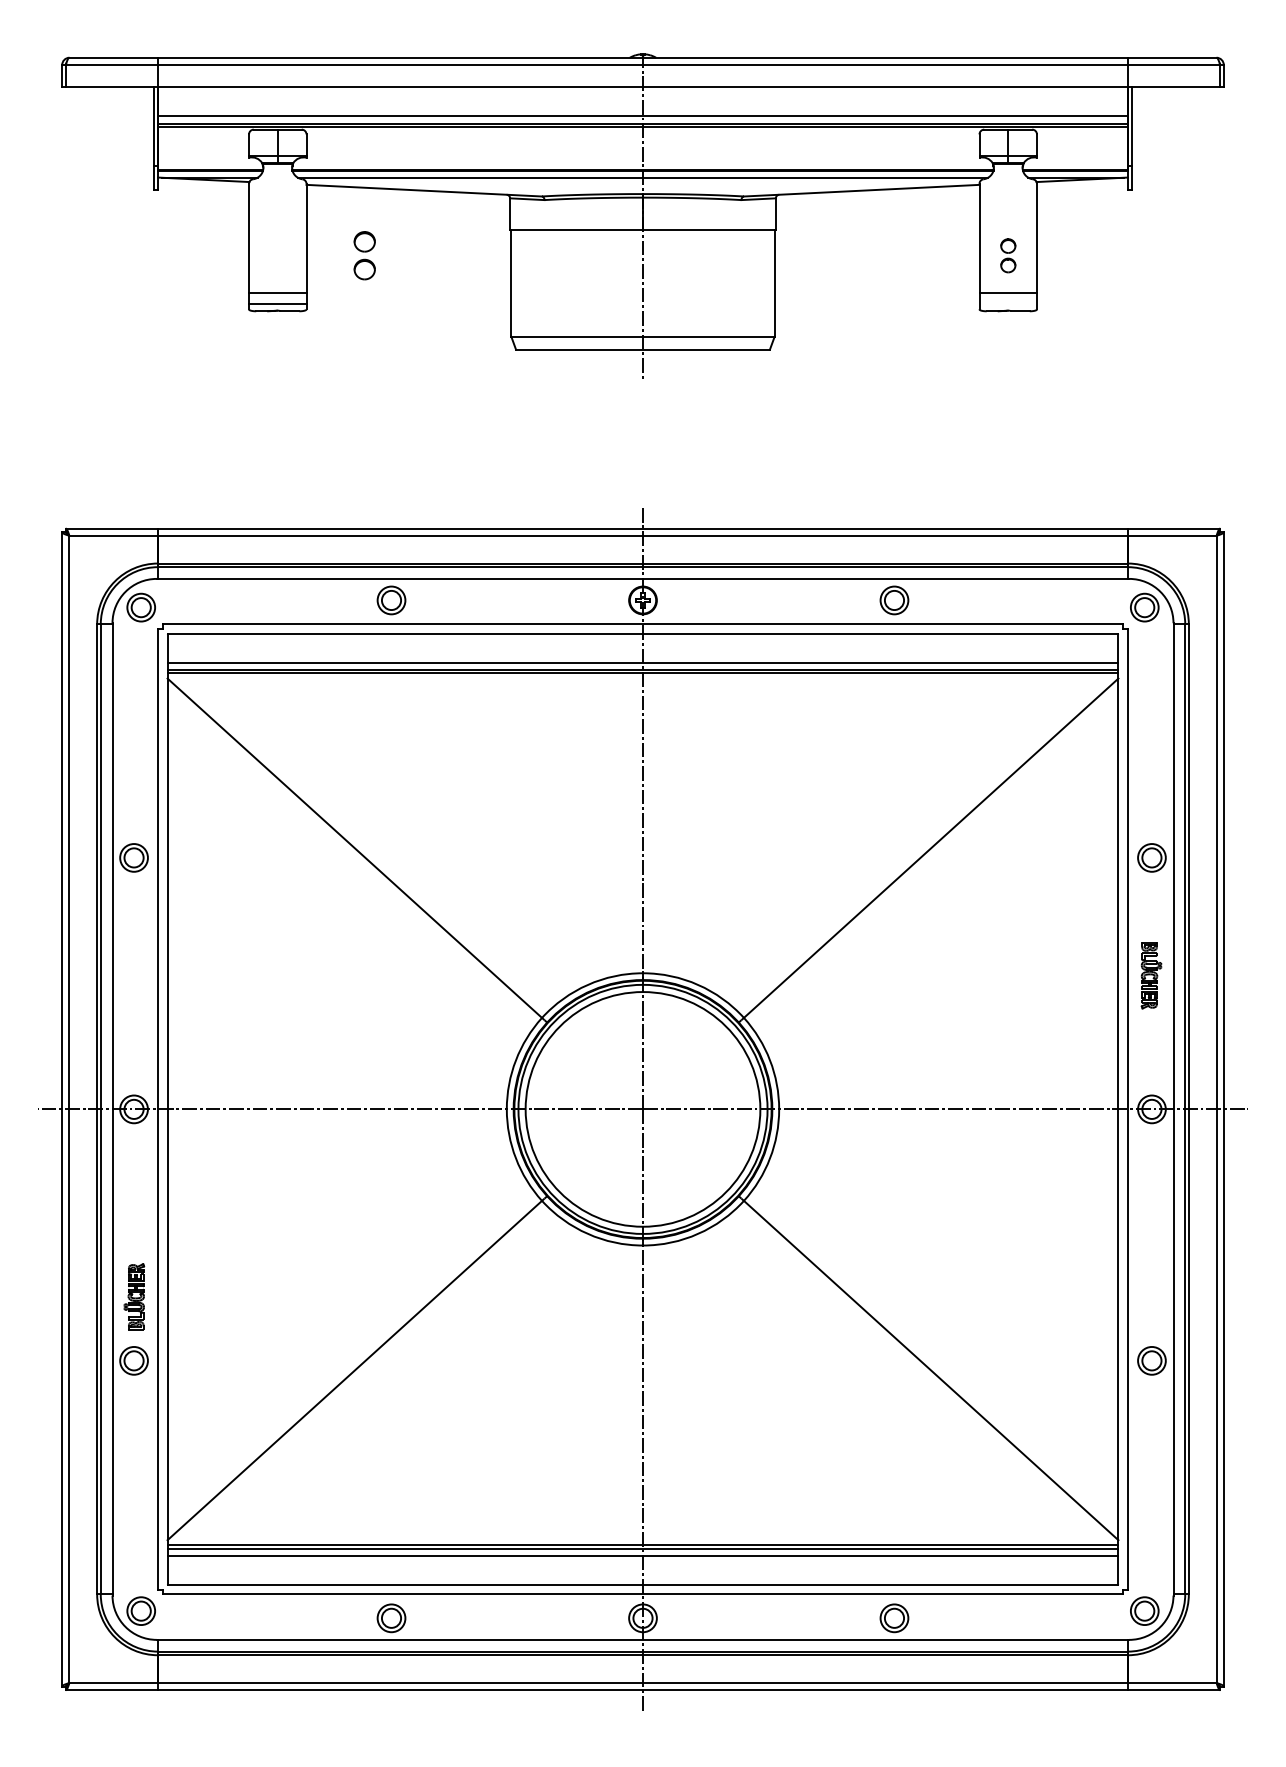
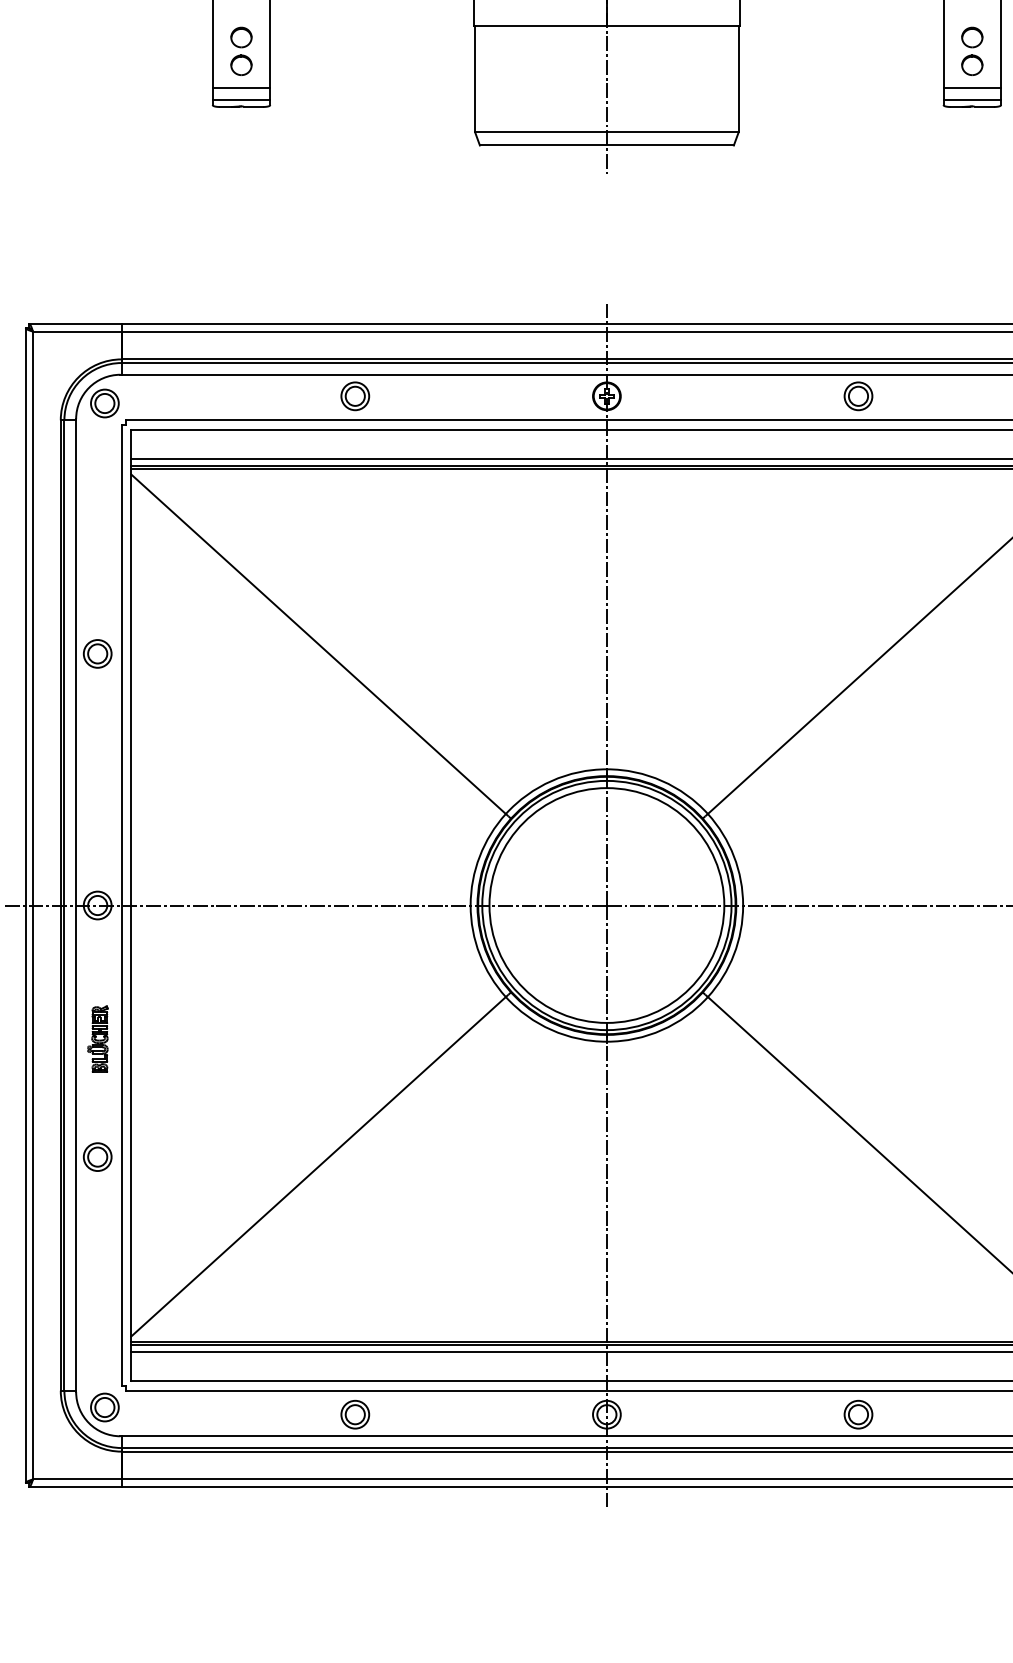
part: (364, 255) -> (241, 51), moved
part: (1008, 255) -> (972, 51), size x1.43
line: (1007, 304) -> (971, 100), added
part: (134, 1296) -> (98, 1038), moved

